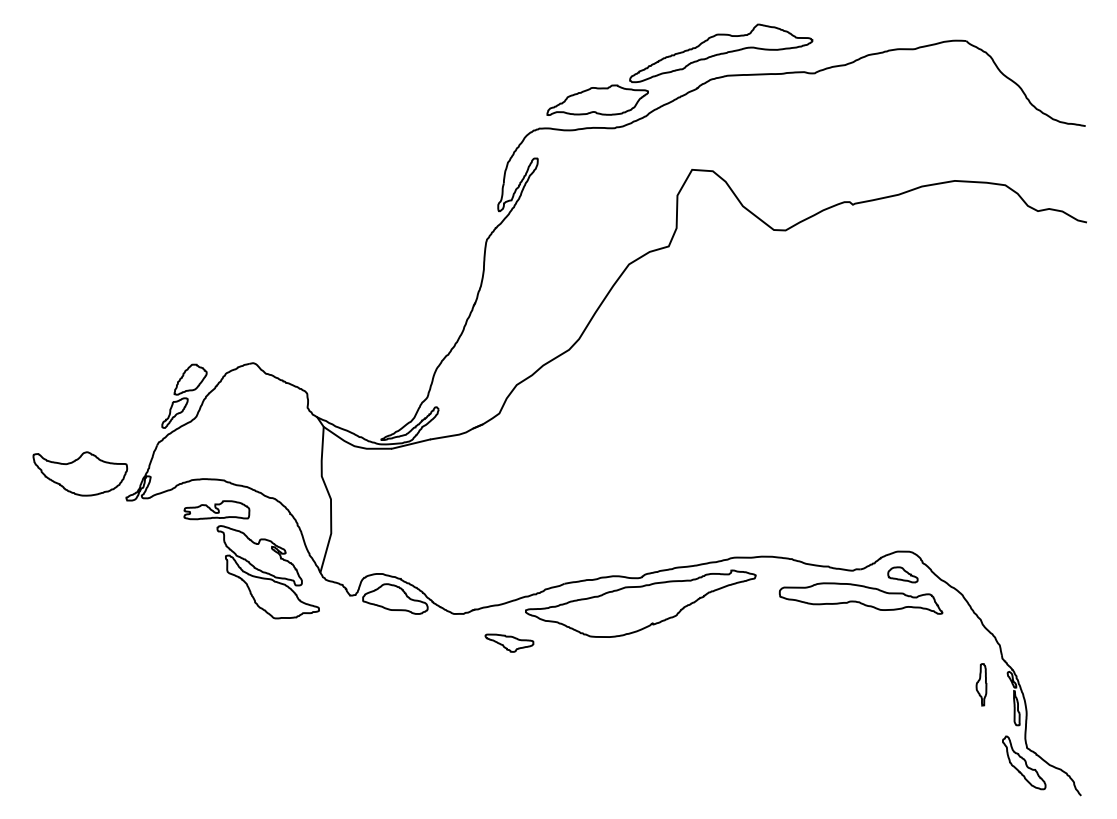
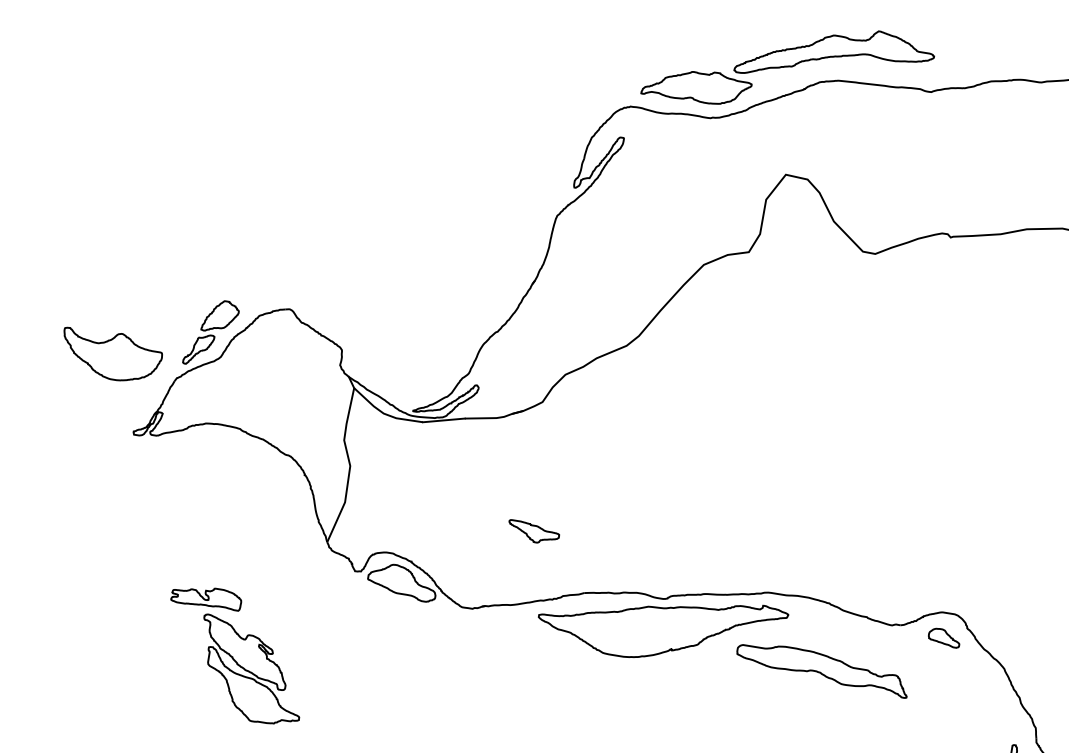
part: (80, 473) -> (111, 355), moved
part: (251, 559) -> (235, 654), moved
part: (860, 598) -> (822, 668), moved
part: (509, 642) -> (533, 531), moved

